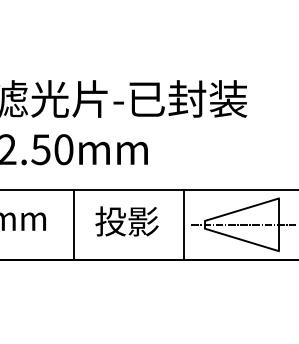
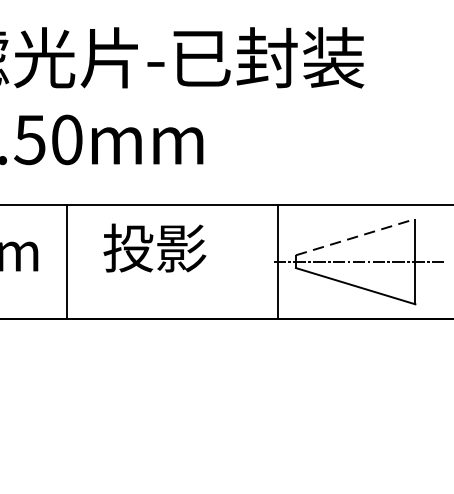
line: (242, 209) -> (356, 236), solid -> dashed
text: (126, 221) -> (153, 248), moved
line: (74, 224) -> (68, 261), moved
line: (183, 224) -> (277, 261), moved

